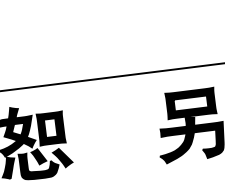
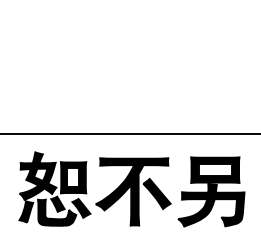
part: (112, 134) -> (133, 191), added

